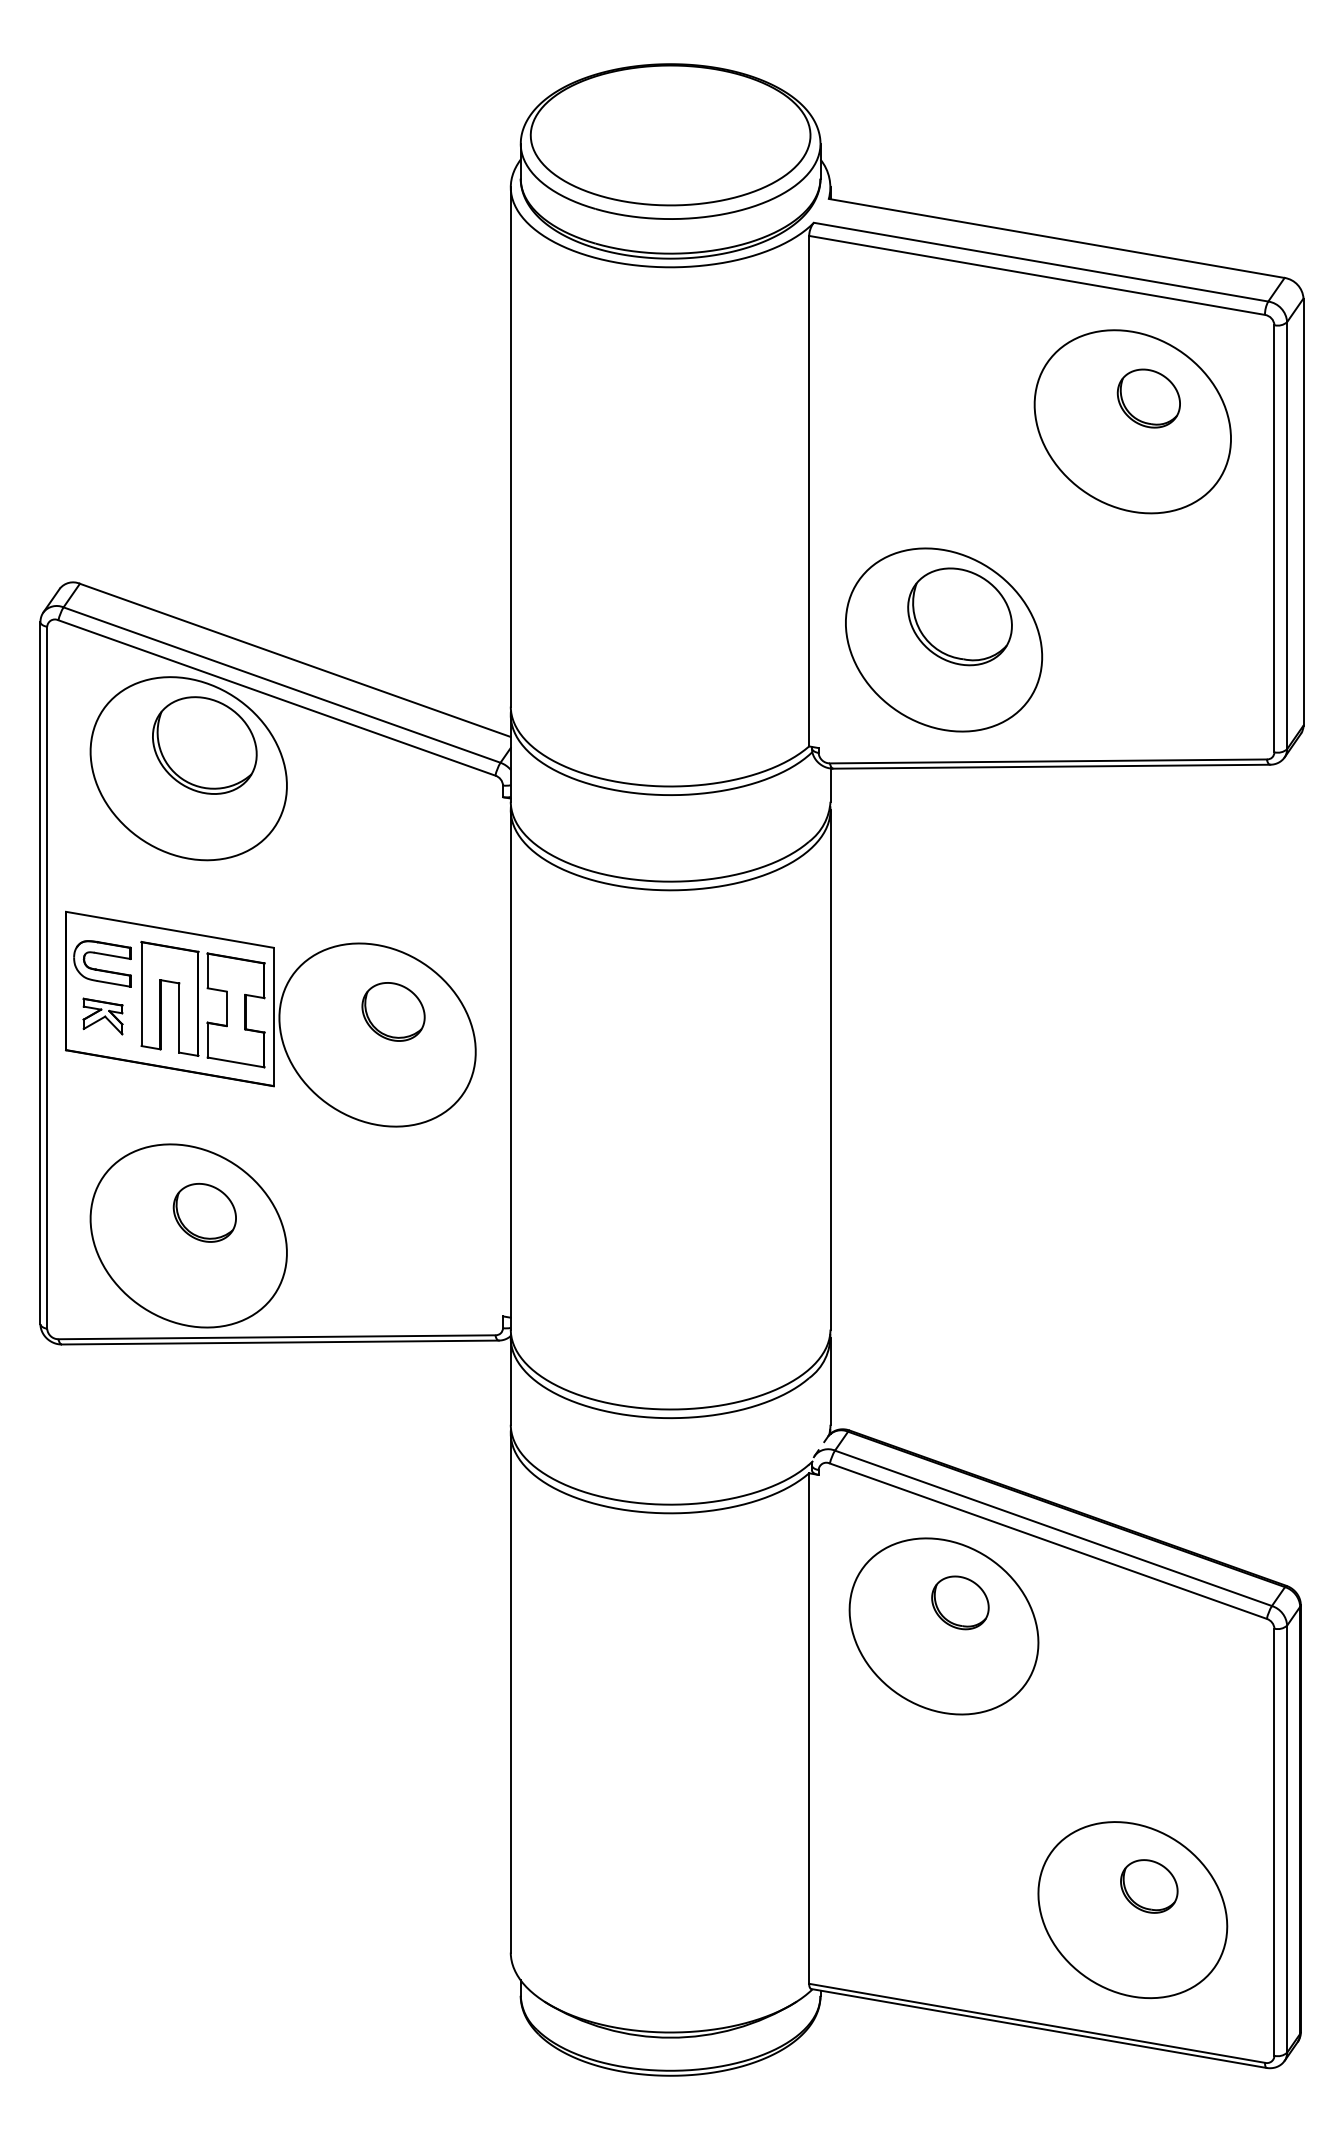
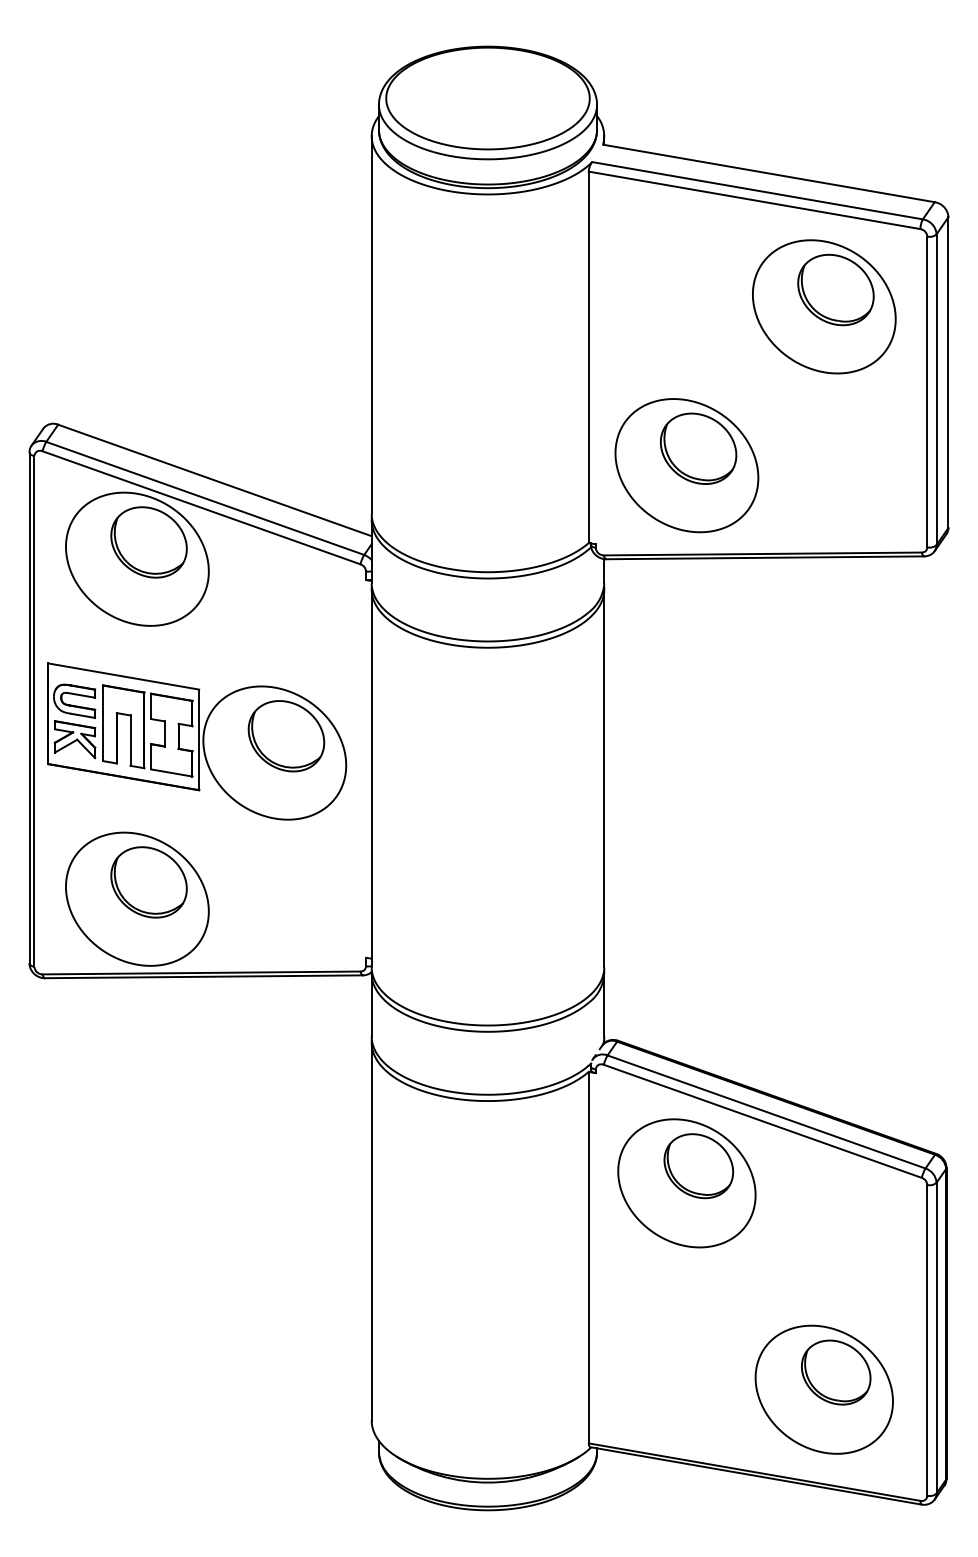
part: (1148, 398) -> (835, 289), size x1.67
part: (393, 1011) -> (286, 735), size x1.67
part: (102, 1016) -> (74, 739), size x1.43
part: (204, 1212) -> (148, 882), size x1.67
part: (960, 1602) -> (698, 1165), size x1.67
part: (1149, 1886) -> (836, 1372), size x1.67

